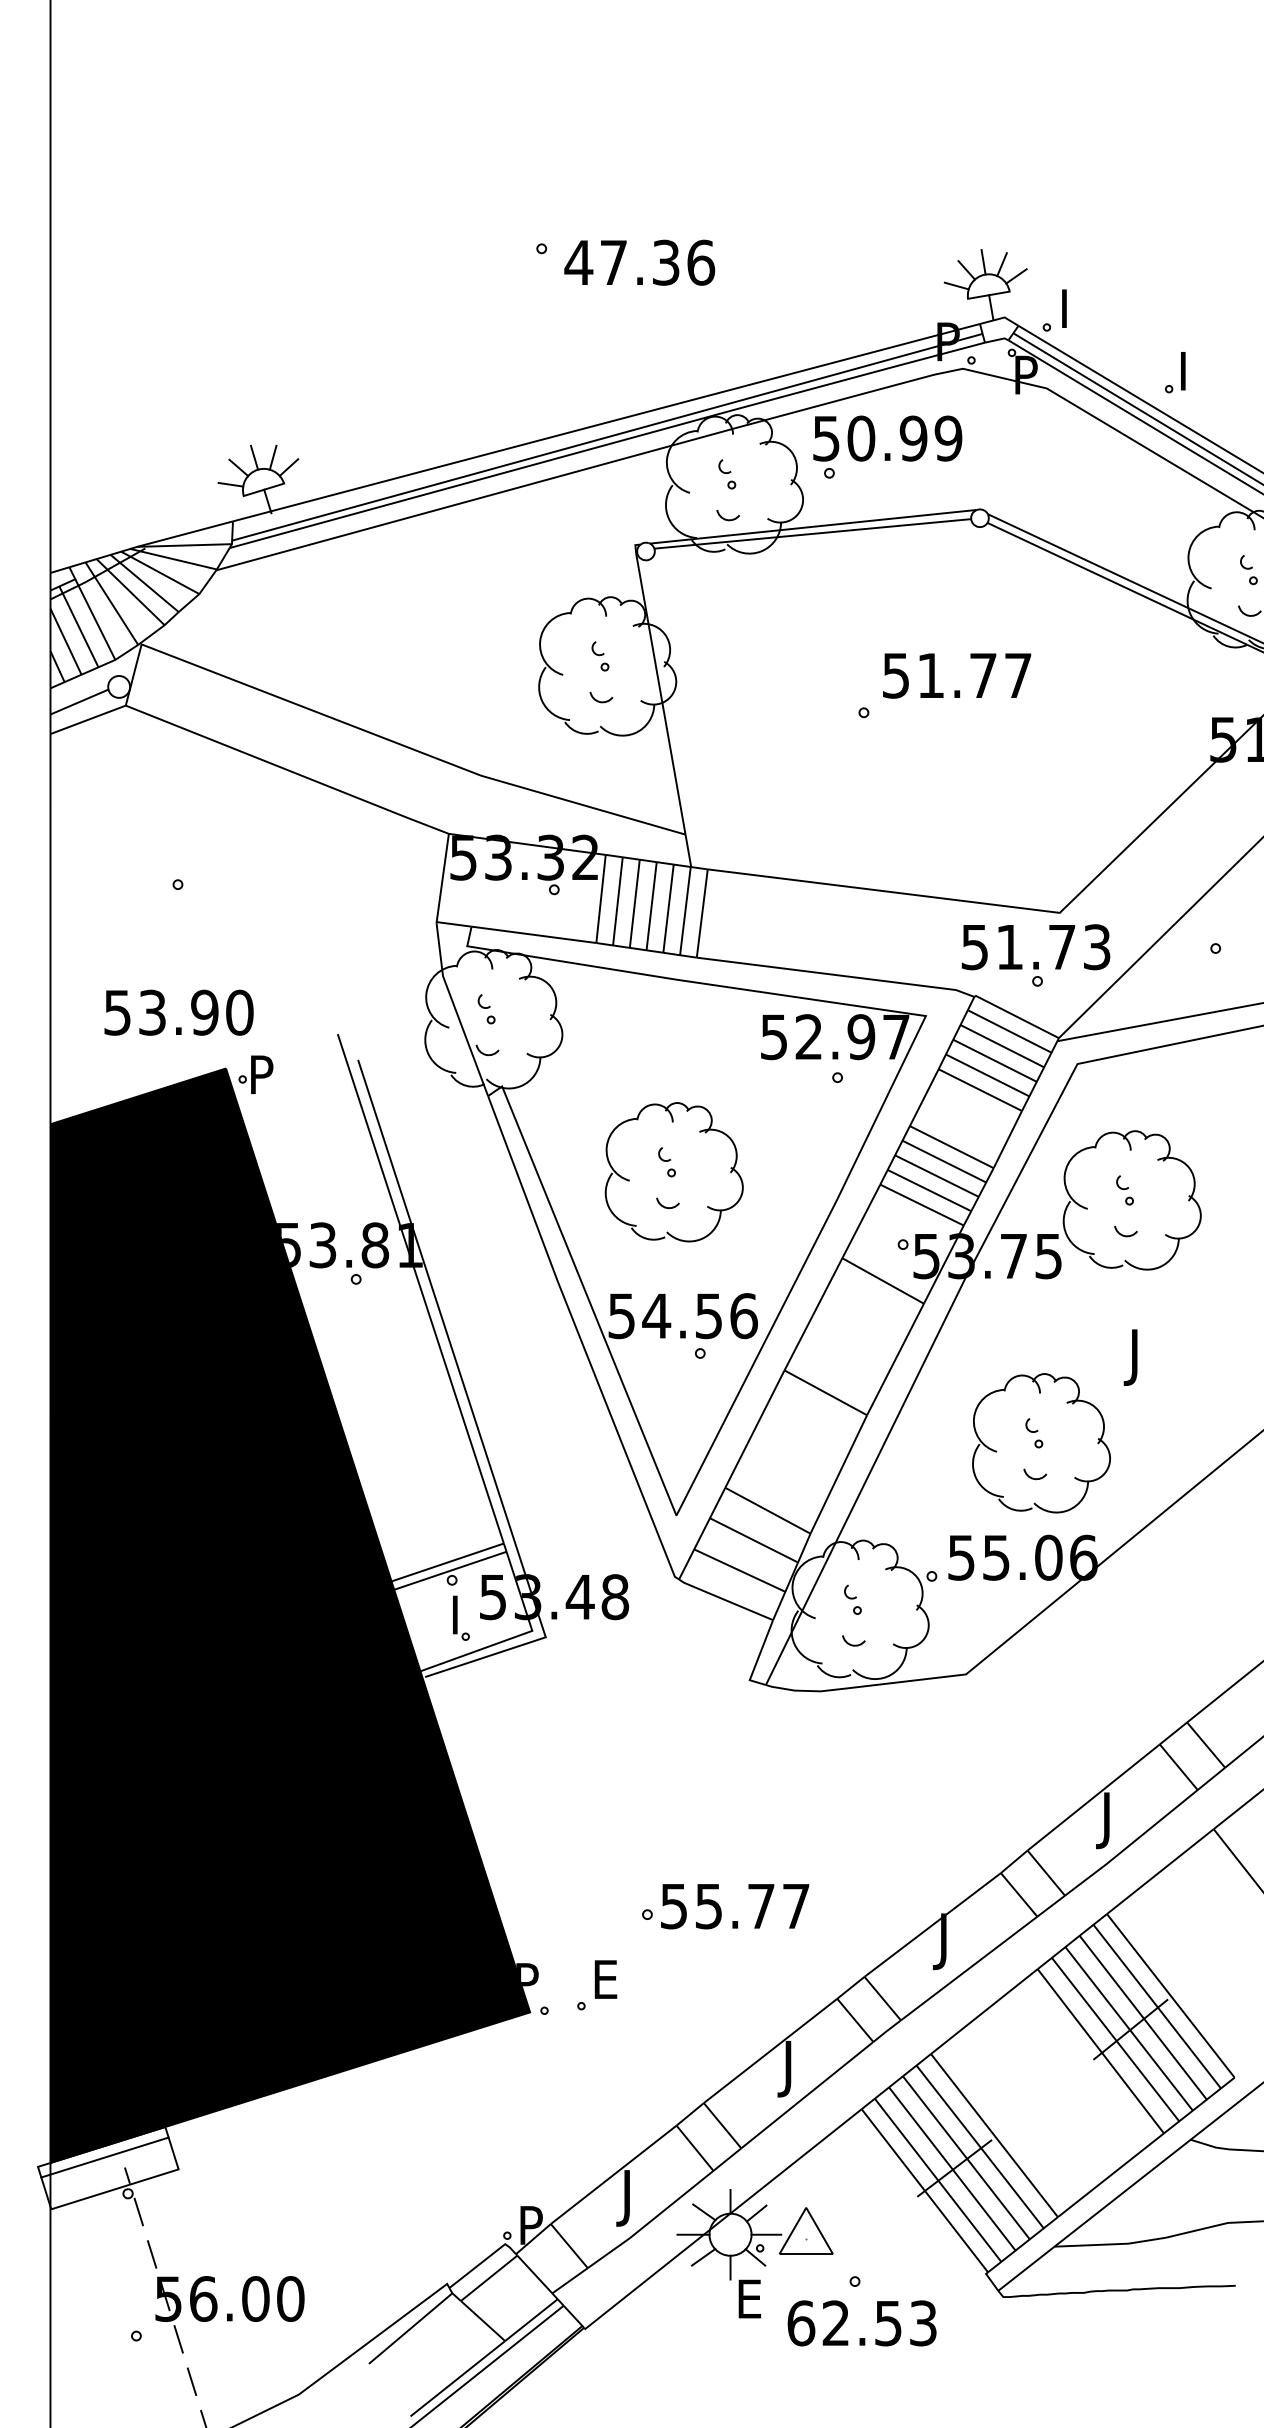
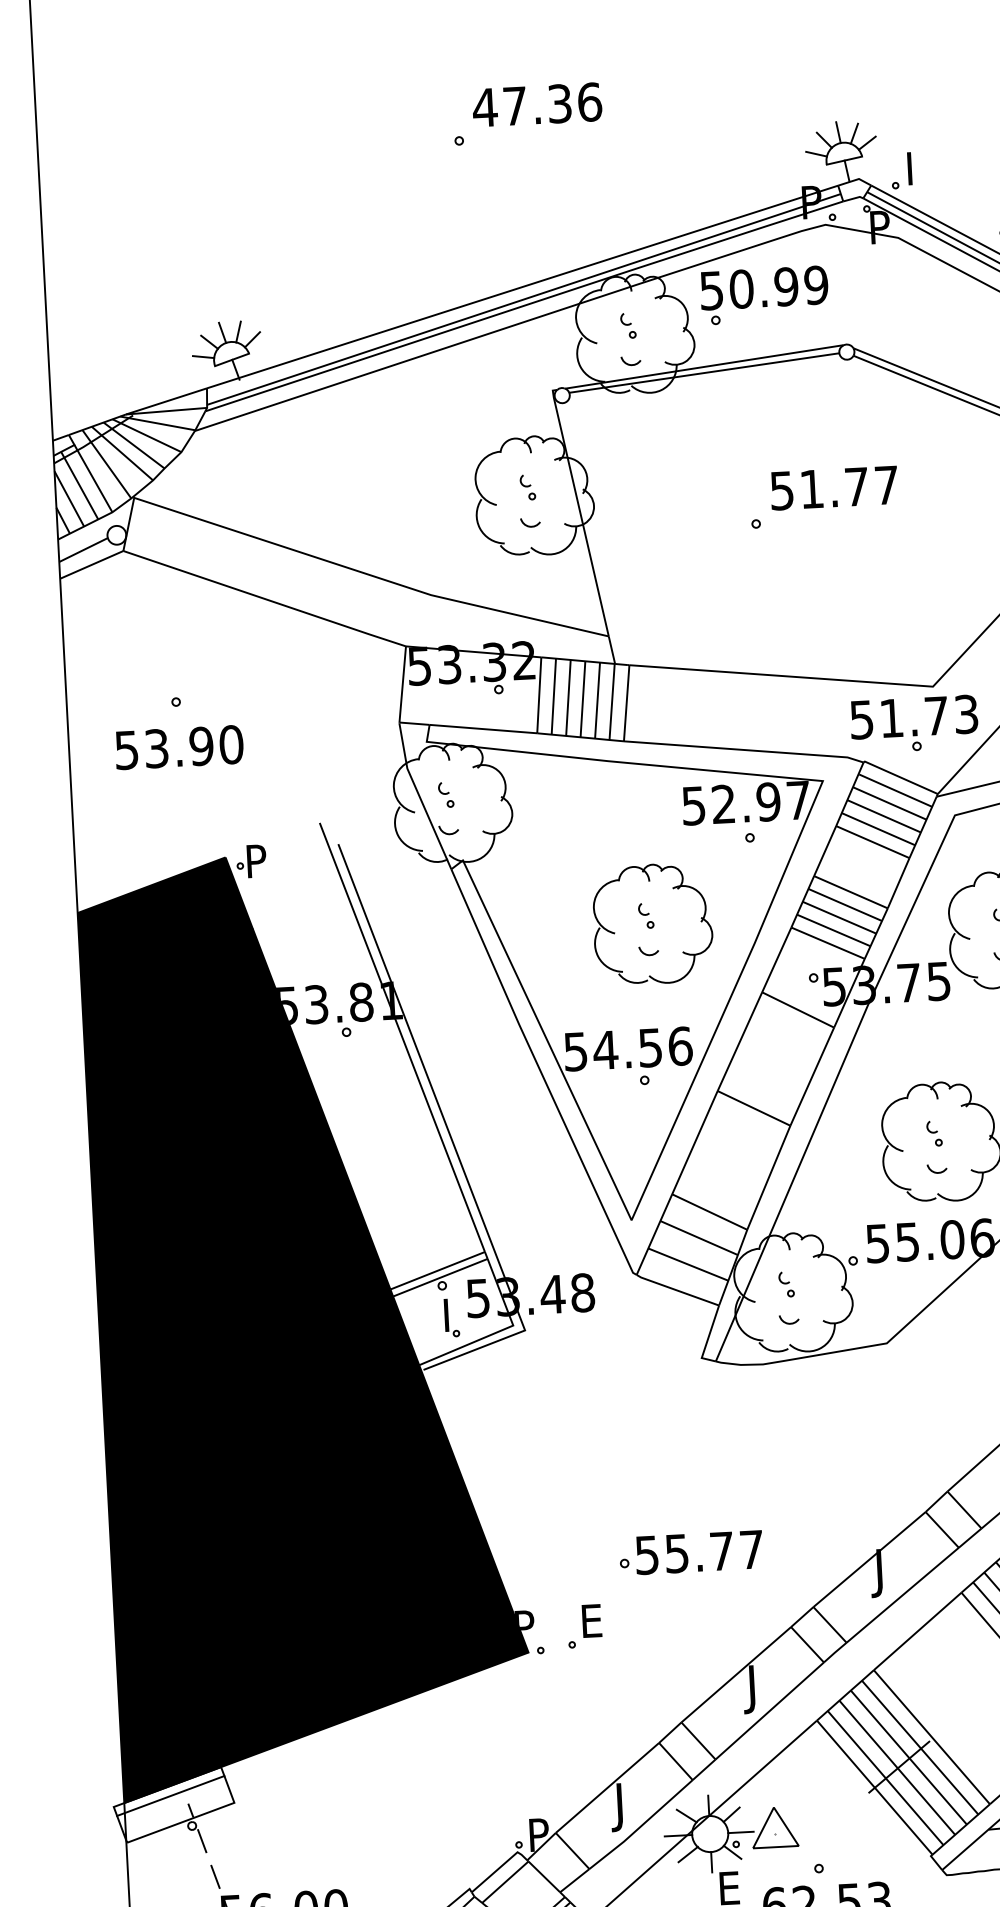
text: (639, 262) -> (537, 104), moved
text: (178, 1012) -> (178, 747), moved
part: (673, 1172) -> (652, 924), moved

